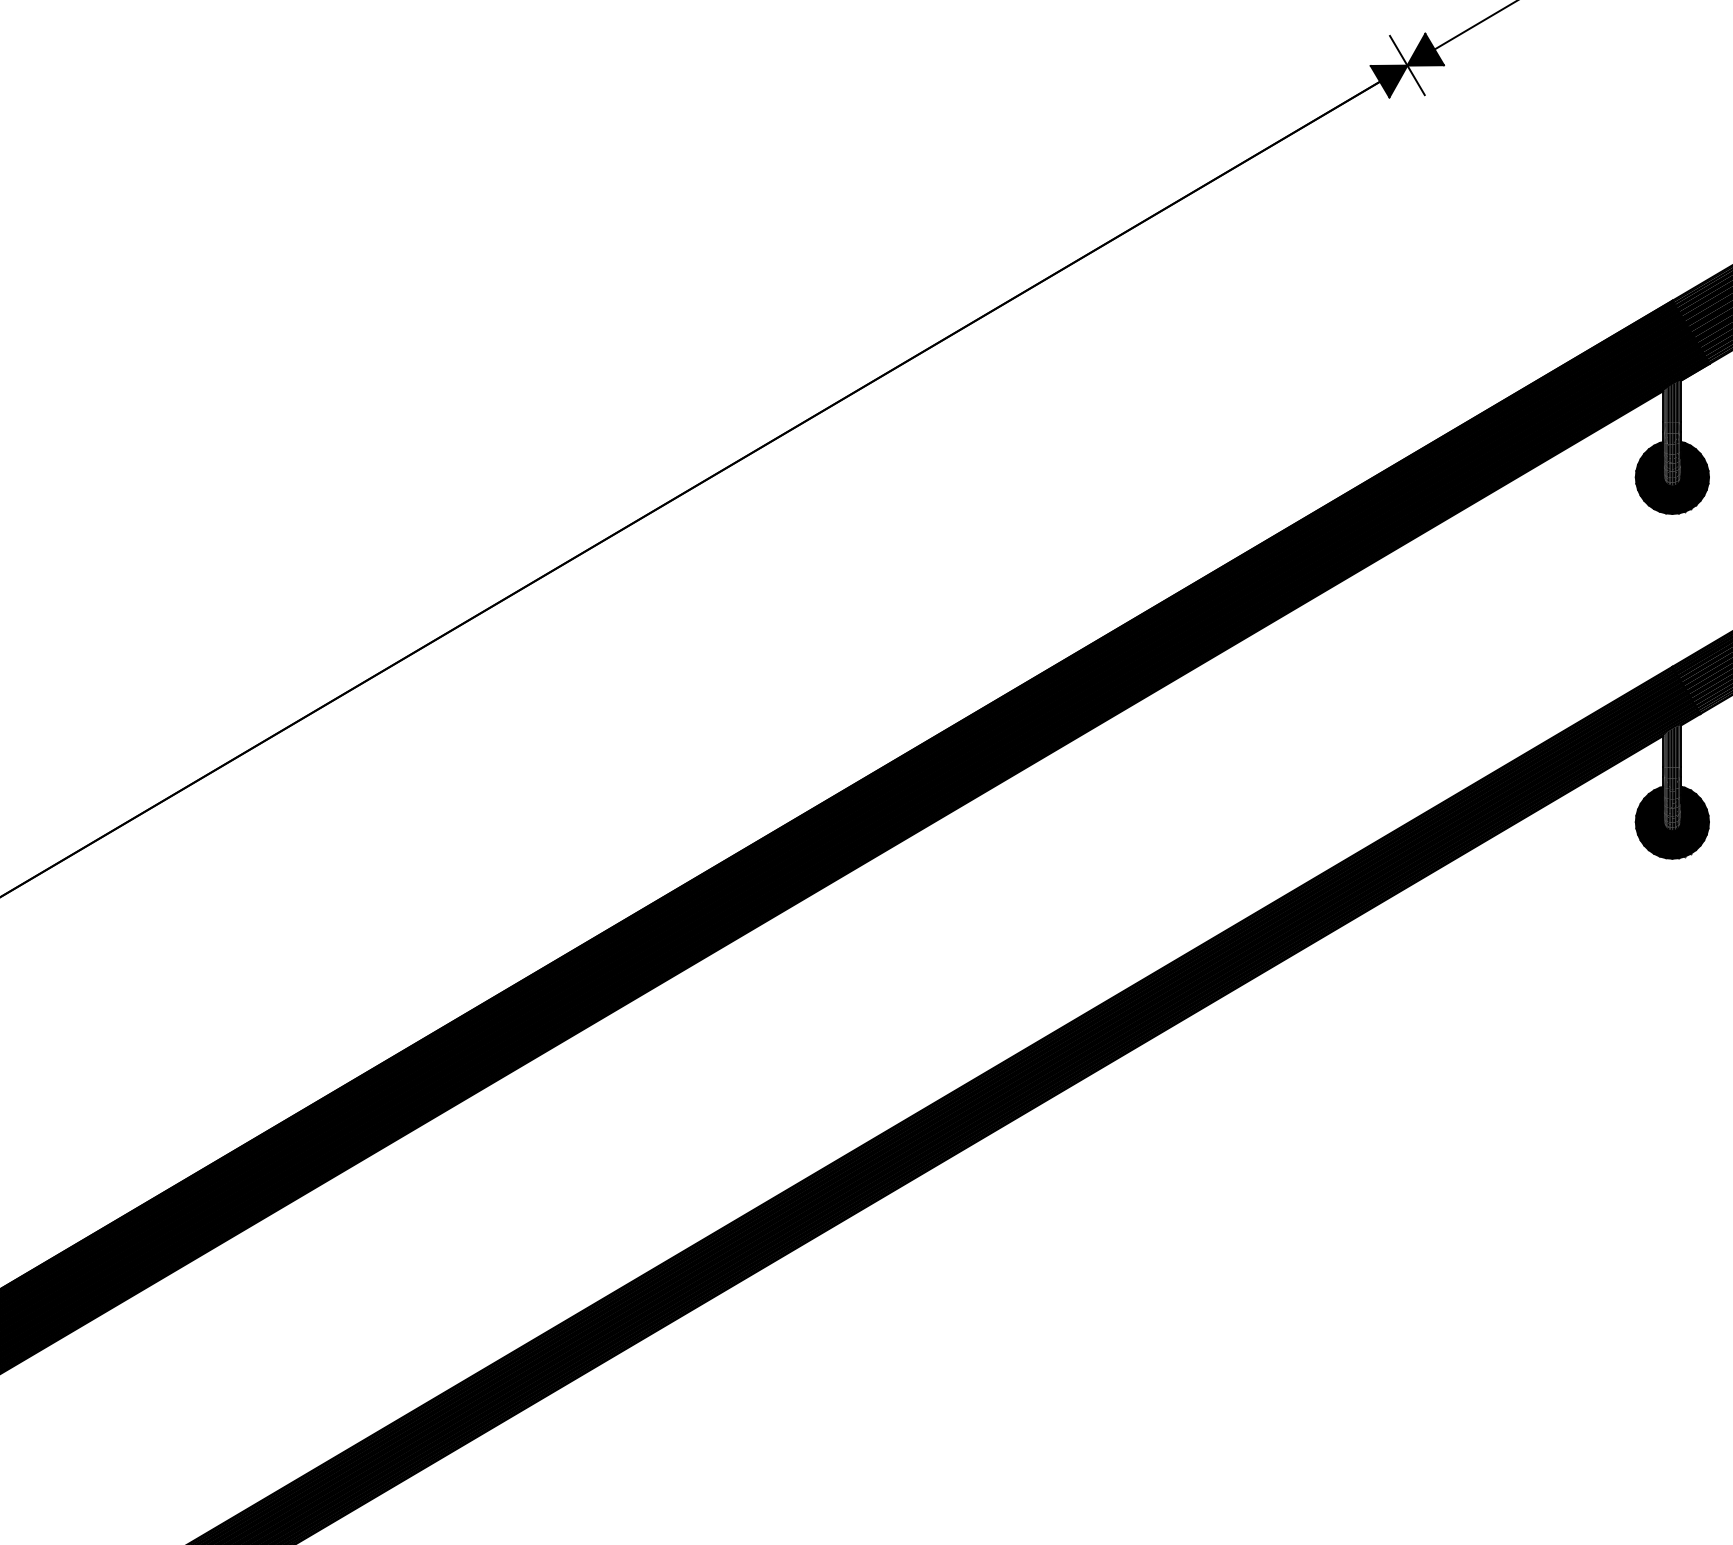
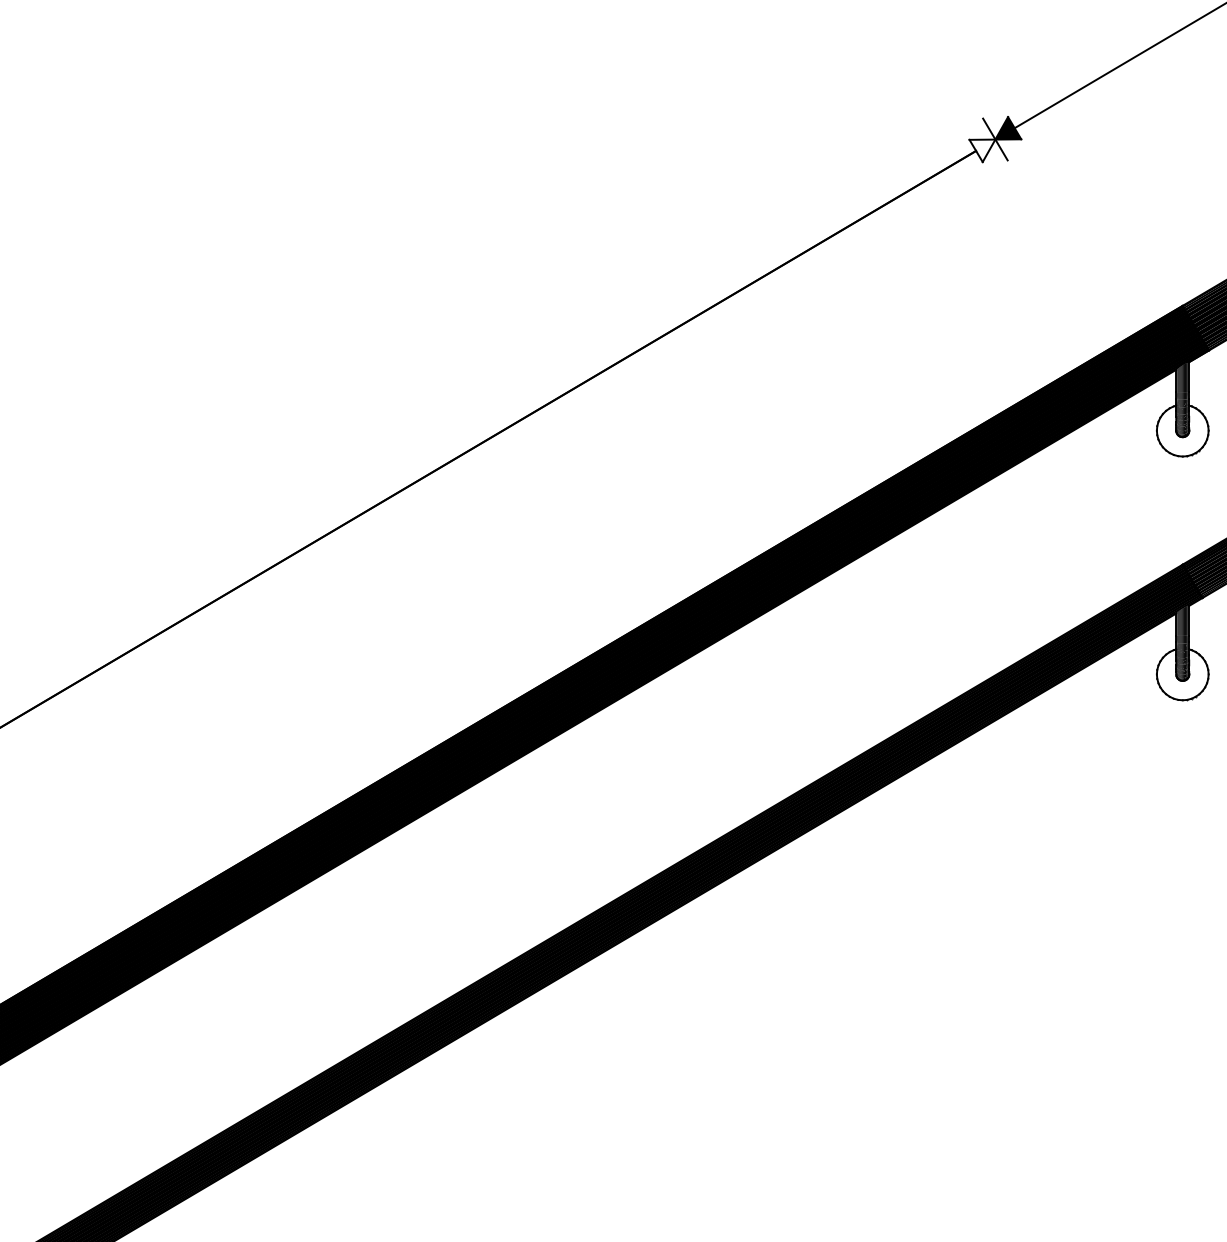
fill: (1389, 81) -> (982, 150), removed
fill: (1672, 477) -> (1182, 430), removed
fill: (1672, 822) -> (1182, 674), removed

